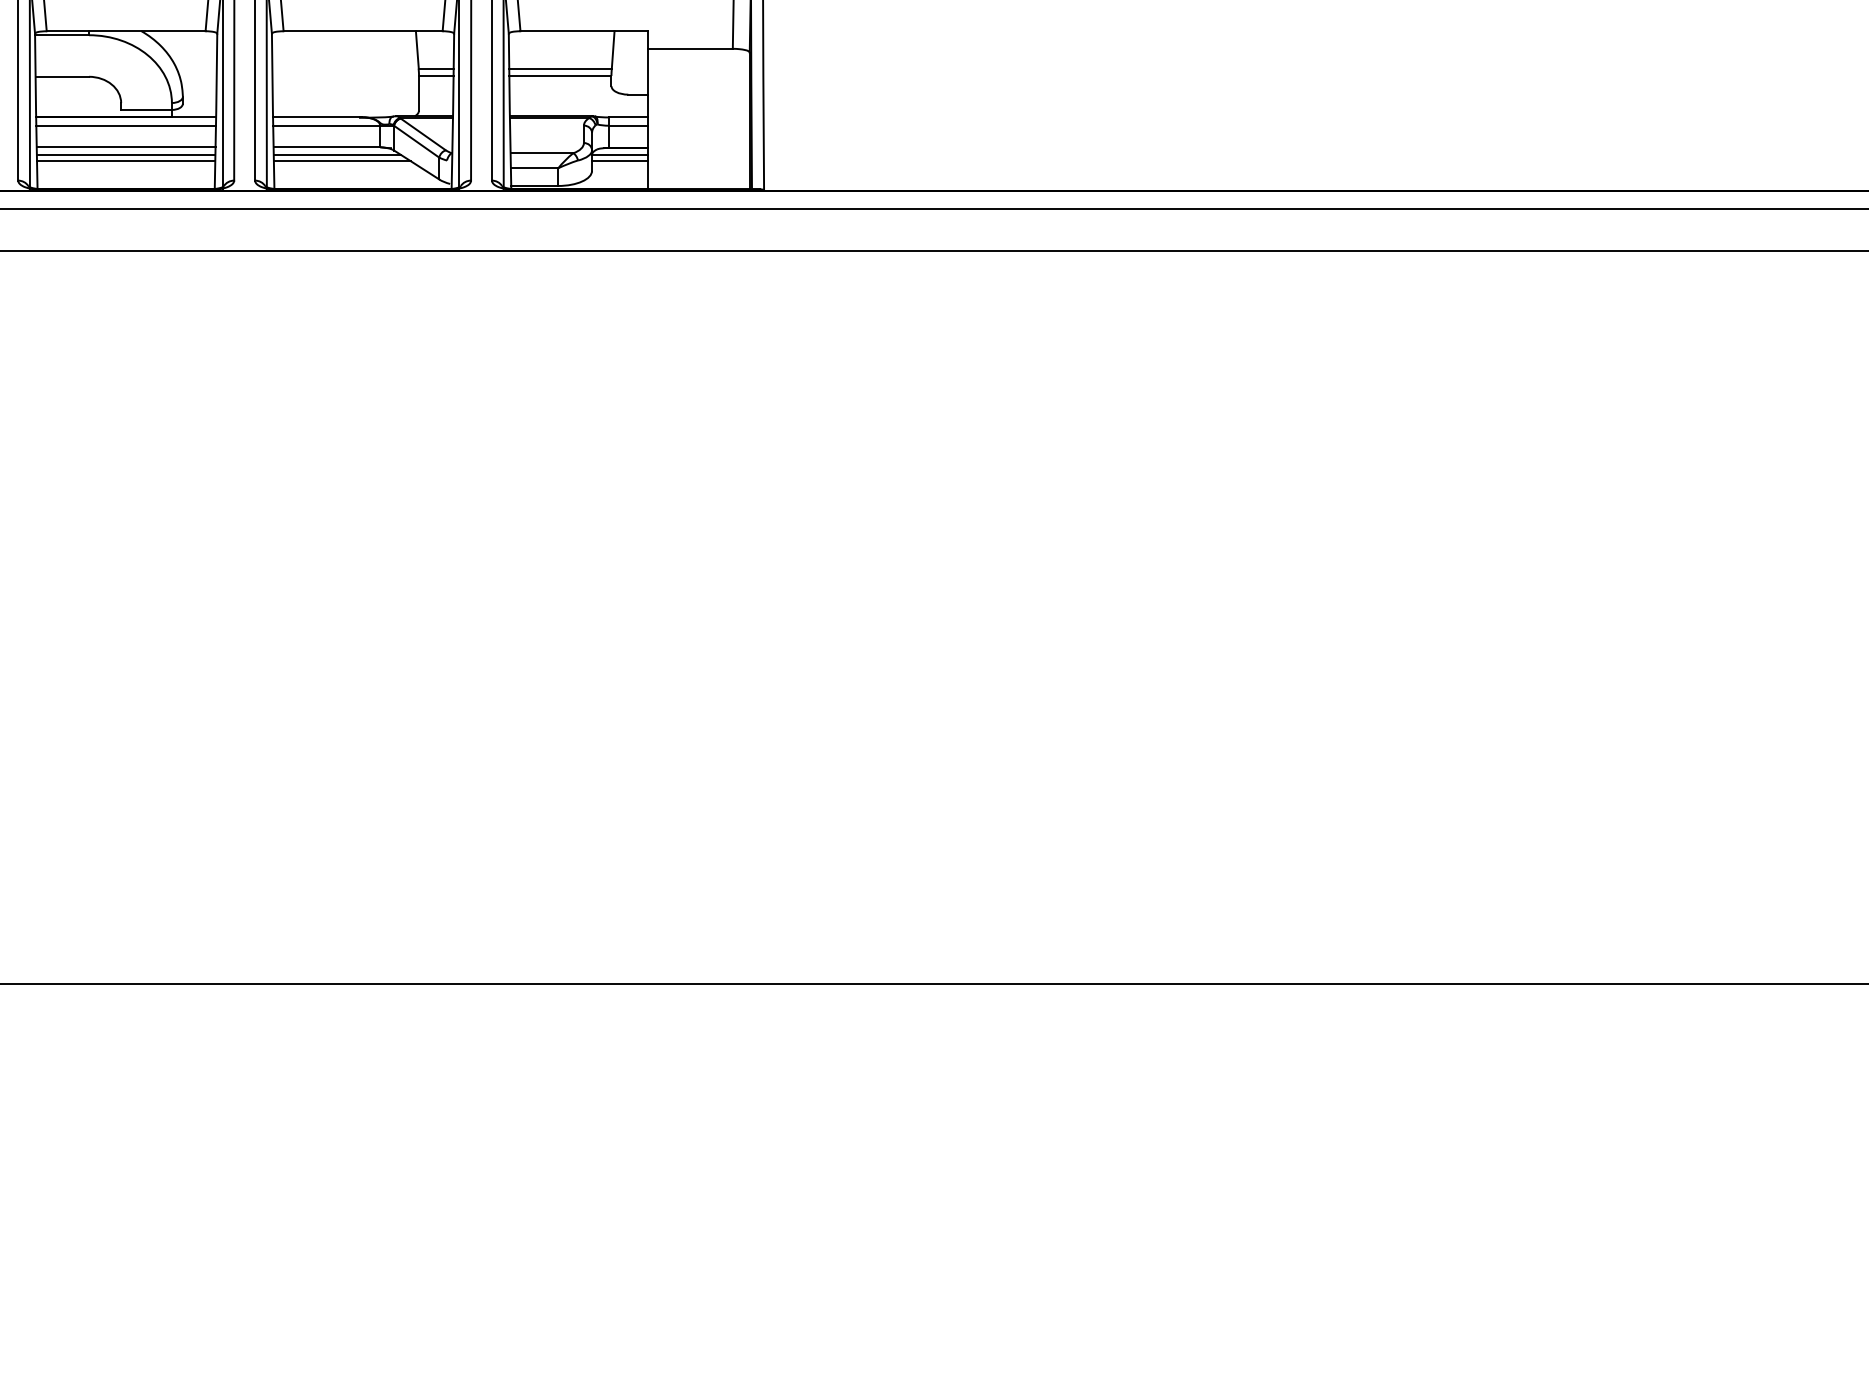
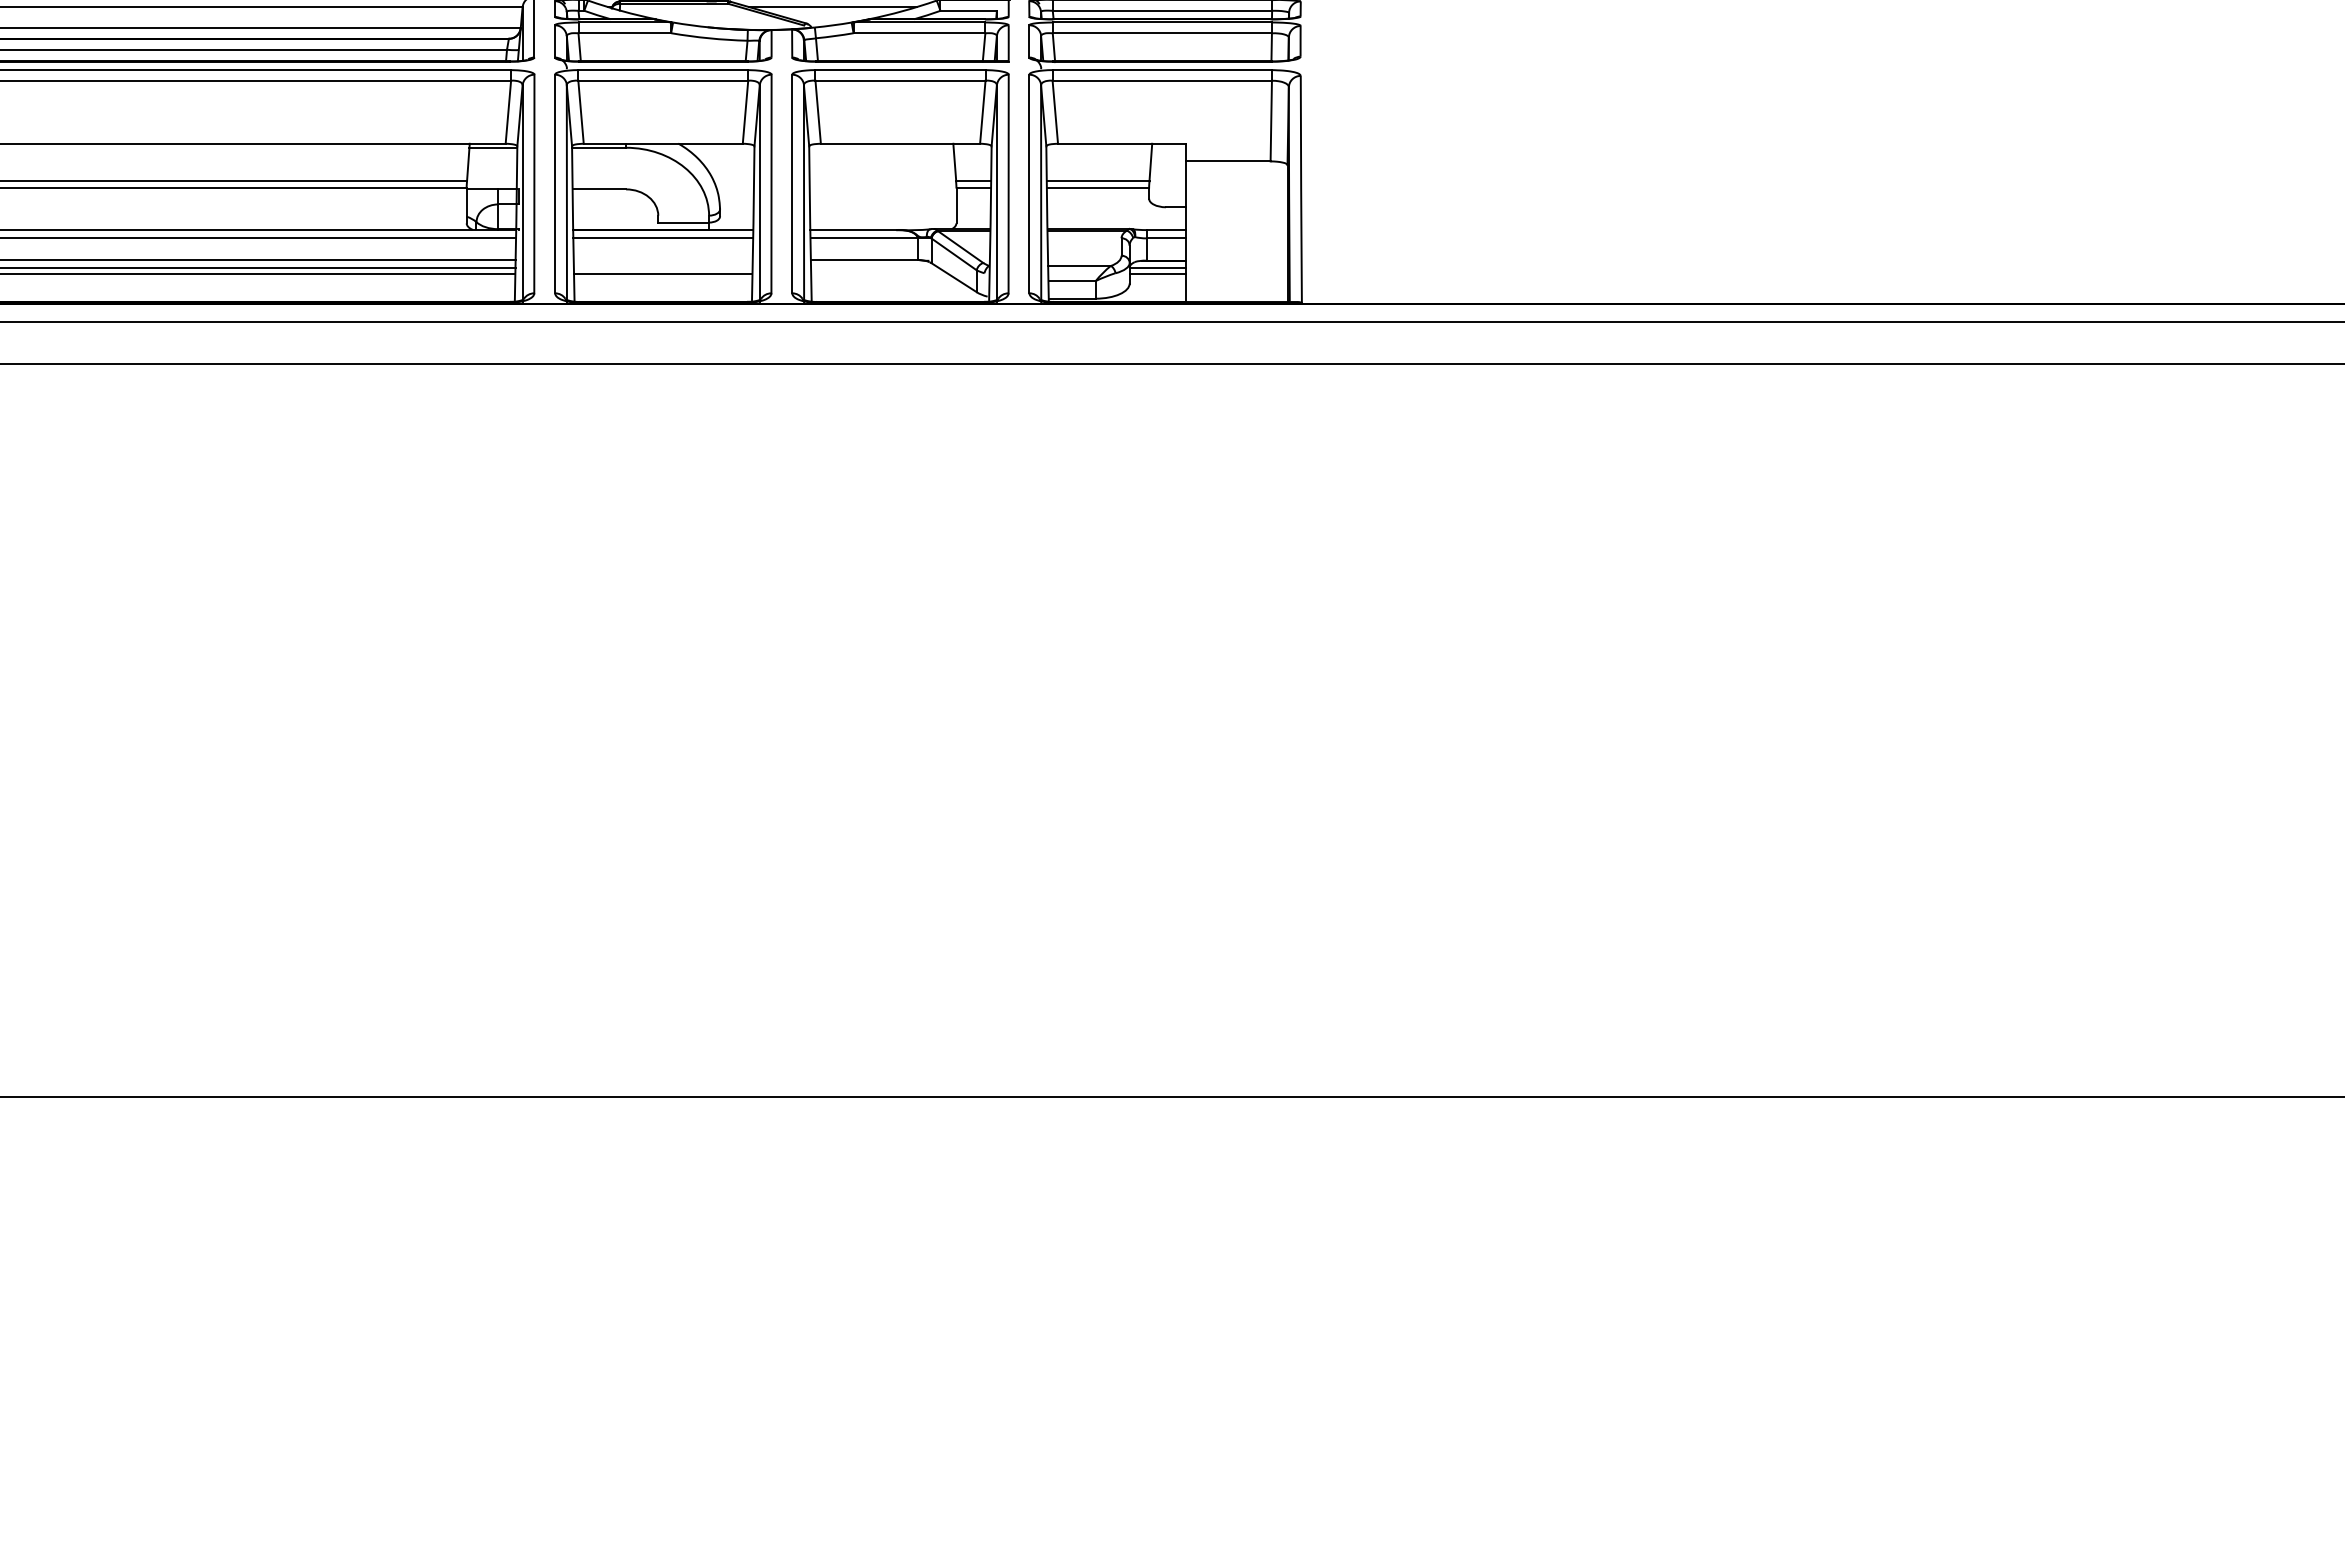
line: (125, 146) -> (662, 259), removed
line: (125, 154) -> (662, 267), removed
line: (337, 154) -> (874, 267), removed
line: (342, 161) -> (879, 274), removed

